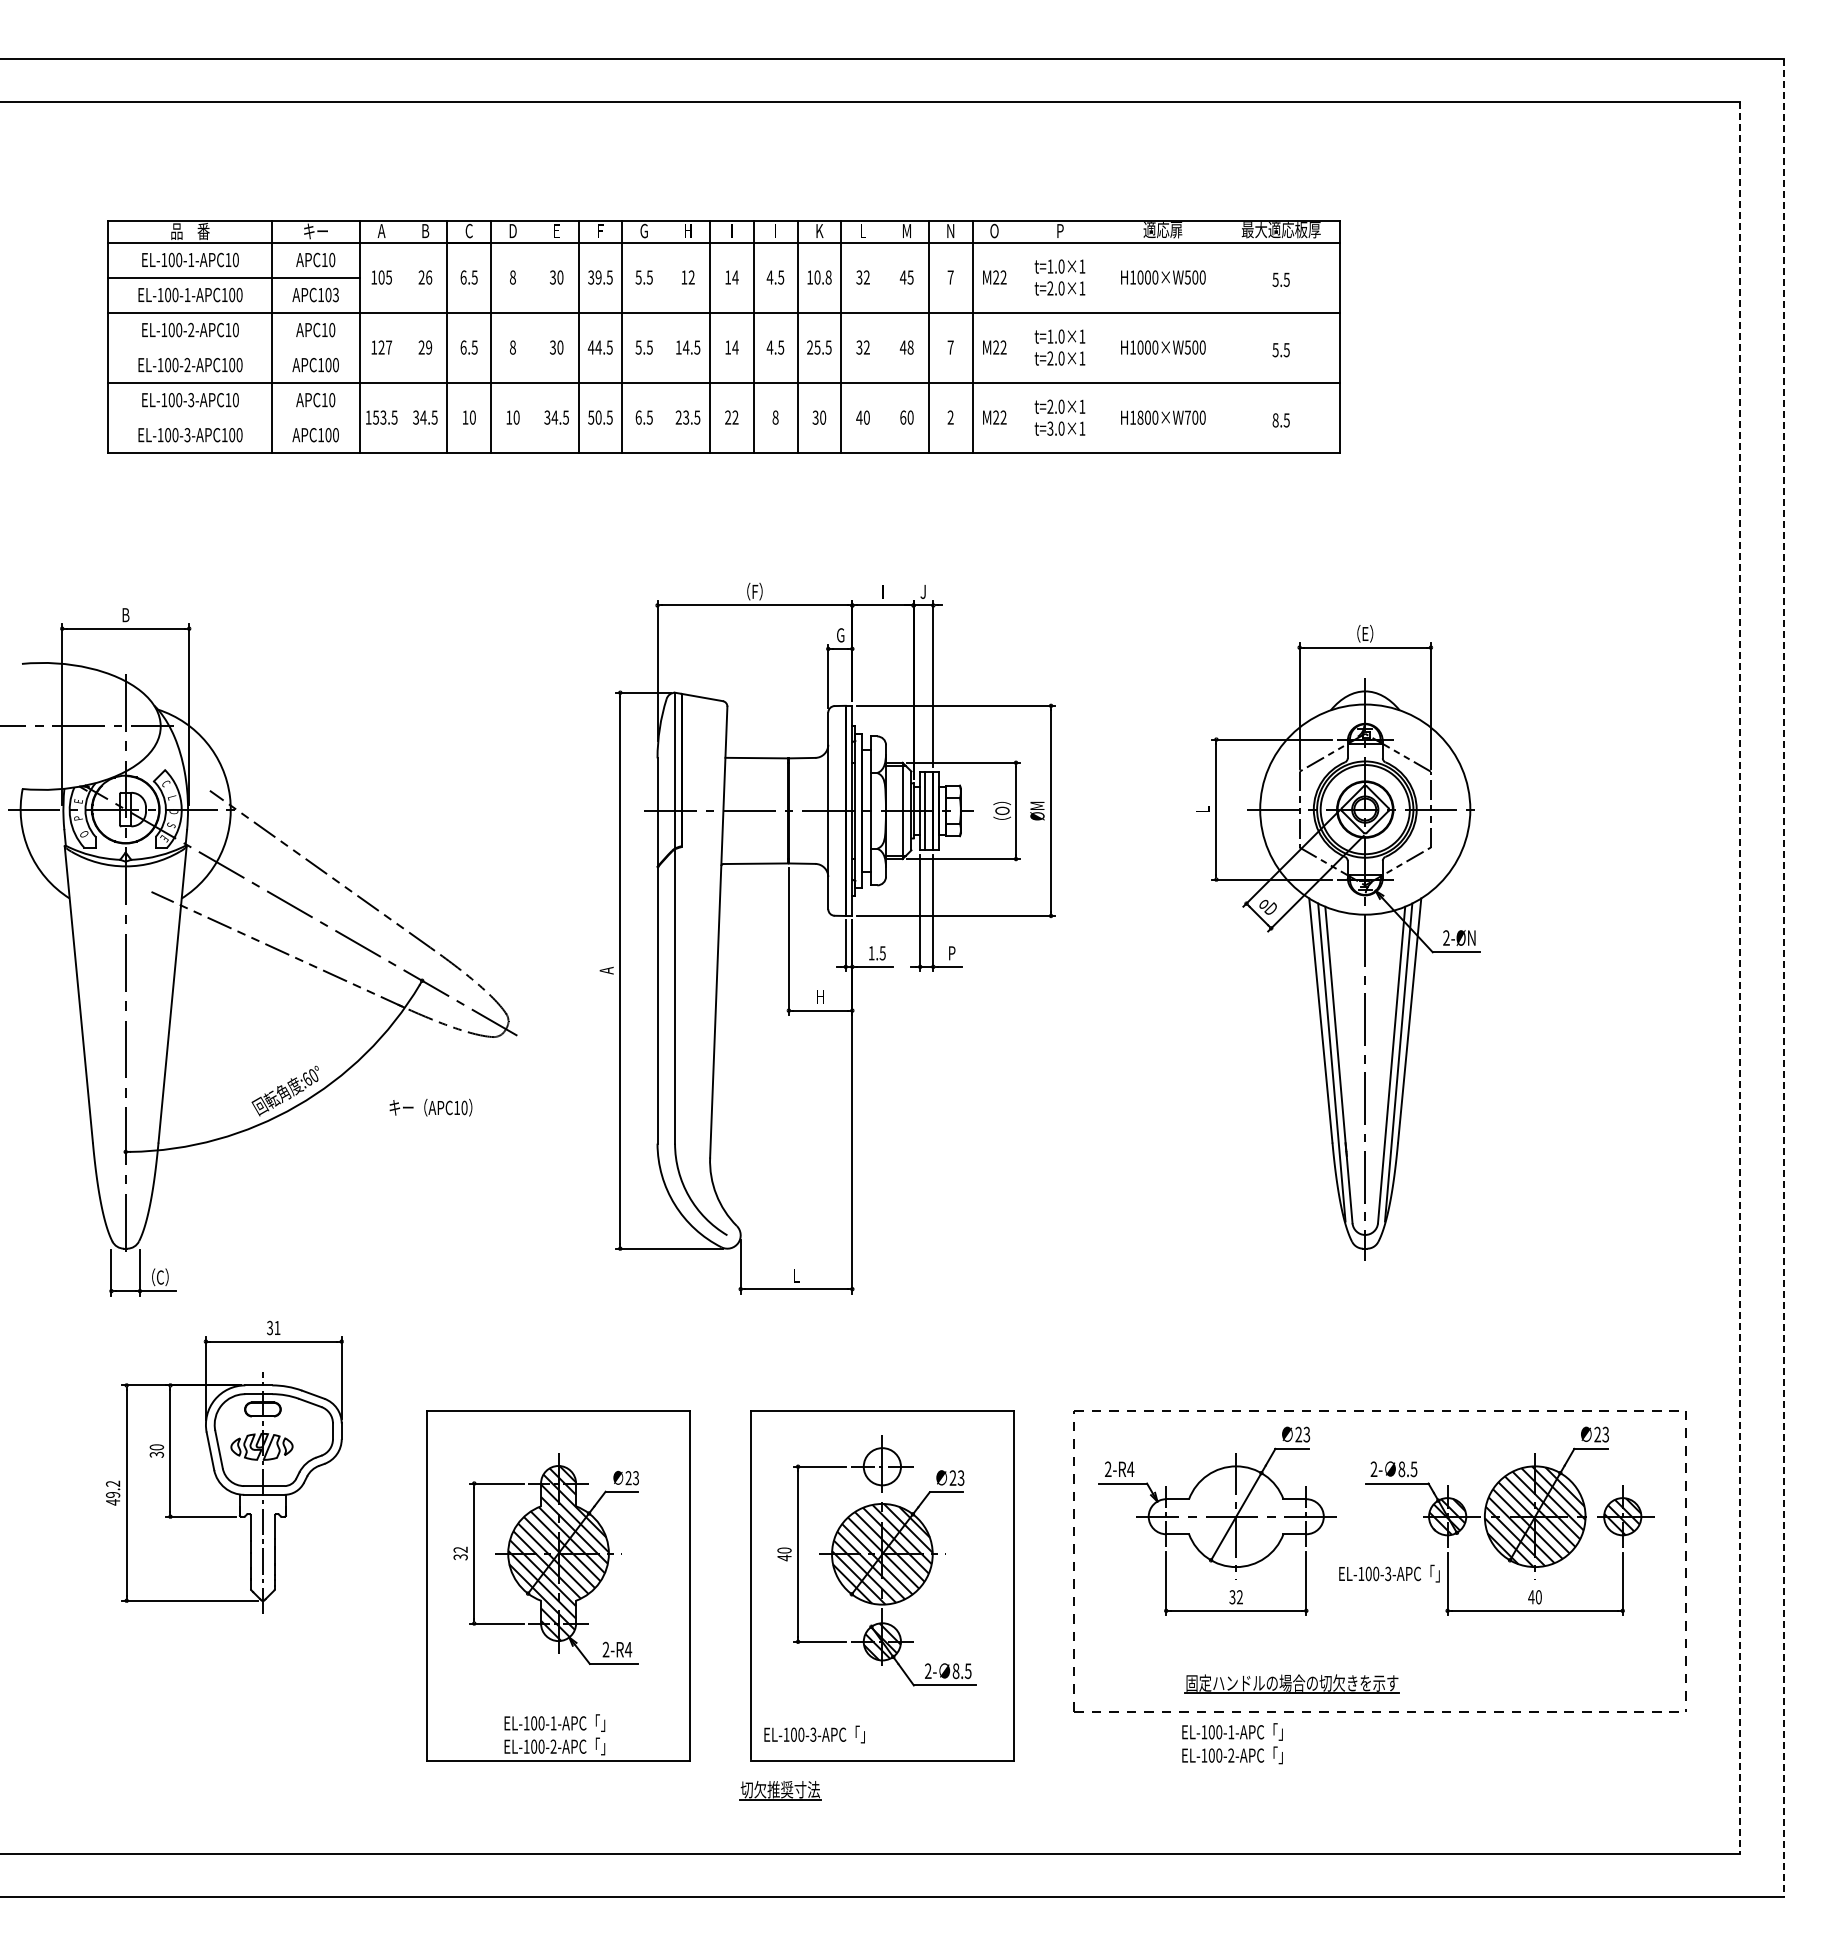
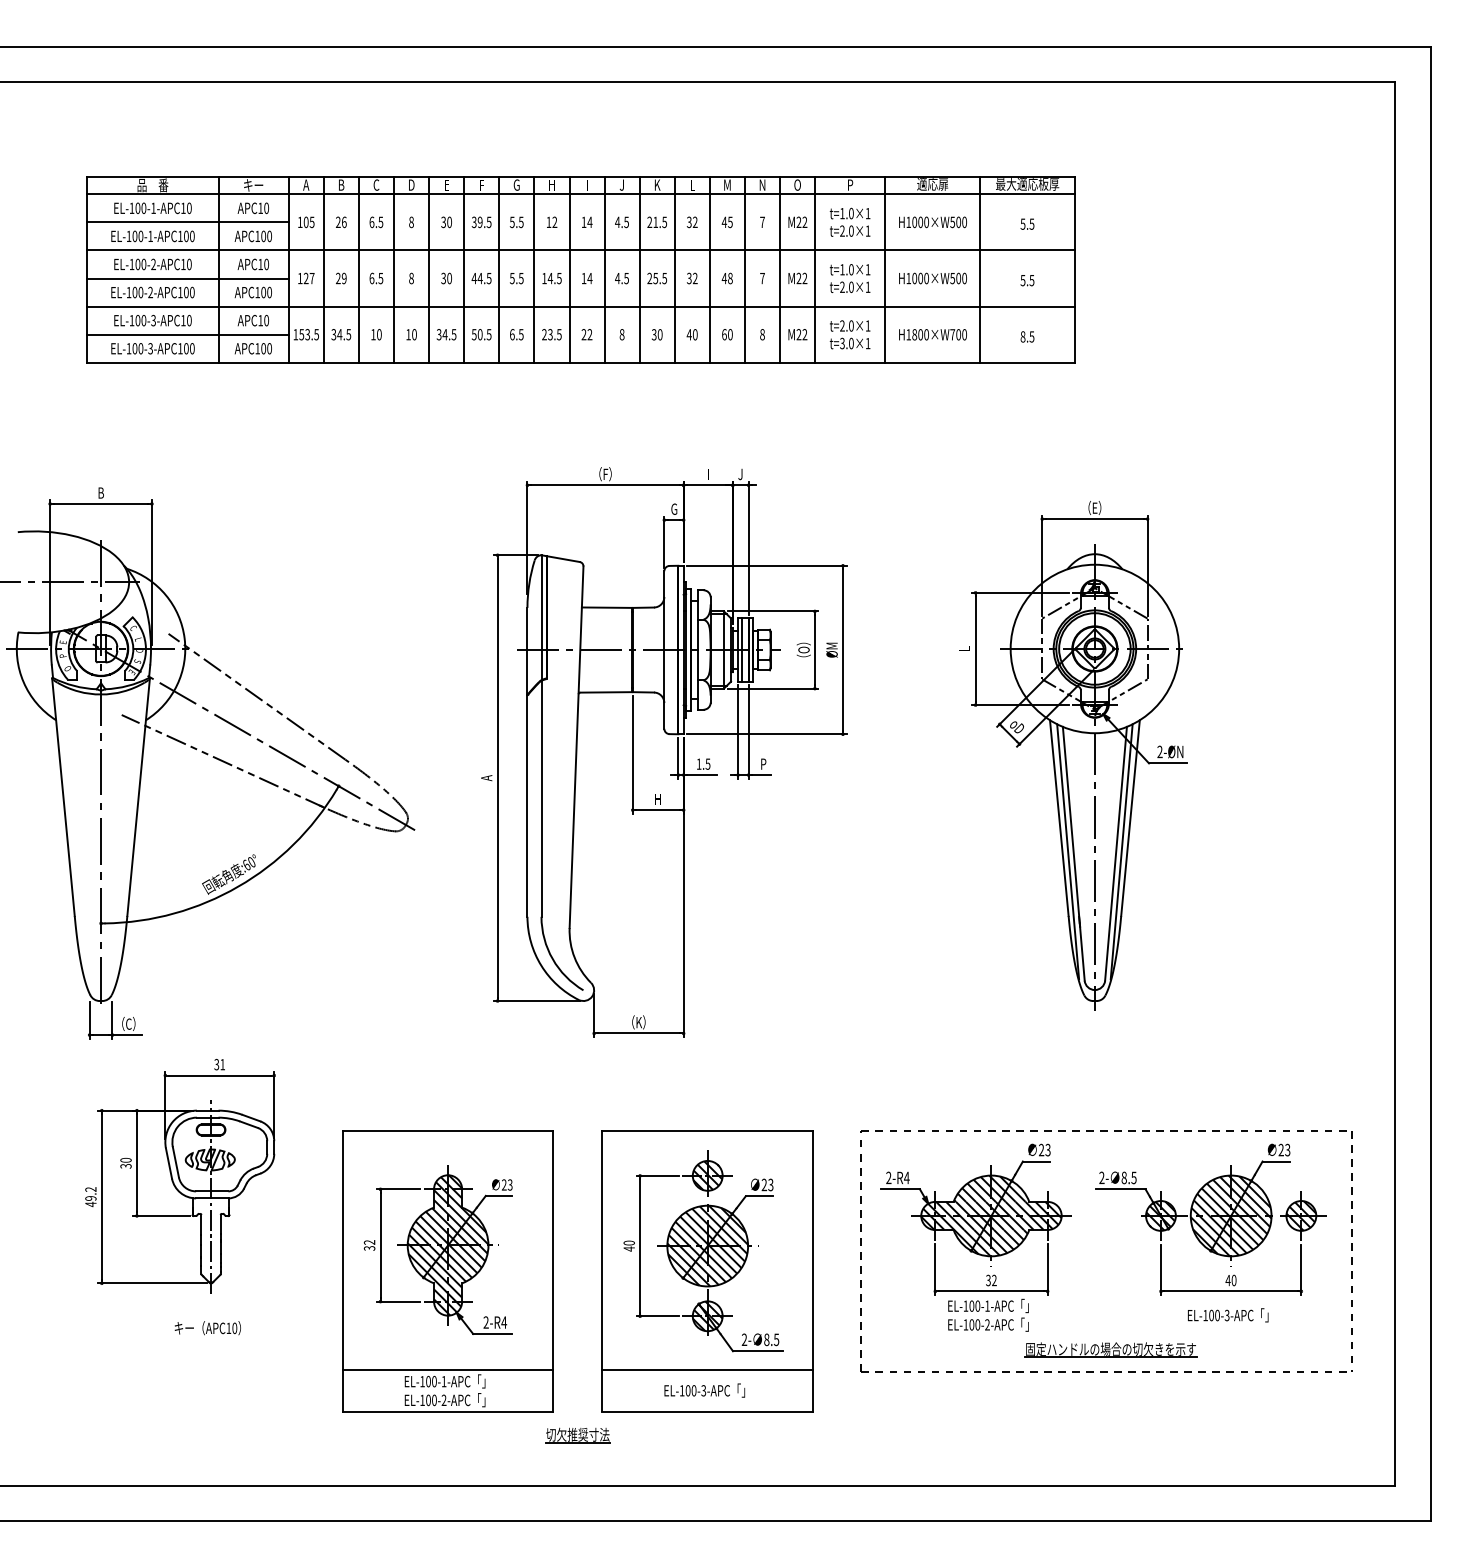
text: (774, 231) -> (621, 185), I -> J
text: (819, 277) -> (657, 222), 10.8 -> 21.5
text: (335, 294) -> (269, 235), APC103 -> APC100
line: (403, 336) -> (323, 269), added
line: (534, 336) -> (428, 269), added
line: (666, 336) -> (534, 269), added
line: (885, 336) -> (710, 269), added
line: (1016, 336) -> (815, 269), added
line: (1103, 336) -> (885, 269), added
line: (1222, 336) -> (980, 269), added
line: (233, 347) -> (187, 278), added
line: (233, 417) -> (187, 334), added
text: (950, 417) -> (762, 334), 2 -> 8
line: (1740, 978) -> (1395, 784), dashed -> solid
line: (1783, 978) -> (1430, 784), dashed -> solid
text: (430, 1107) -> (207, 1328), moved
text: (796, 1275) -> (638, 1022), L -> （K）
hatch: (882, 1466) -> (707, 1175), added
hatch: (1235, 1516) -> (990, 1215), added
text: (1389, 1573) -> (1228, 1315), moved
part: (1291, 1683) -> (1110, 1349), moved
line: (558, 1708) -> (448, 1369), added
line: (882, 1708) -> (707, 1369), added
text: (814, 1734) -> (704, 1390), moved
text: (1232, 1743) -> (988, 1315), moved
part: (780, 1790) -> (577, 1435), moved

